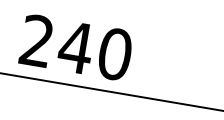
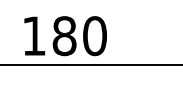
text: (56, 44) -> (49, 36), 240 -> 180

